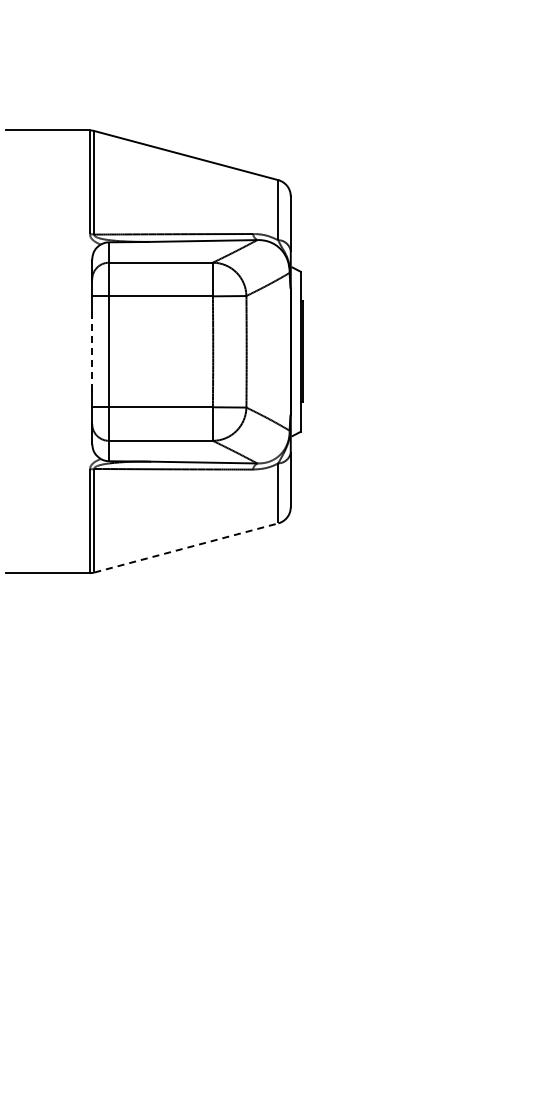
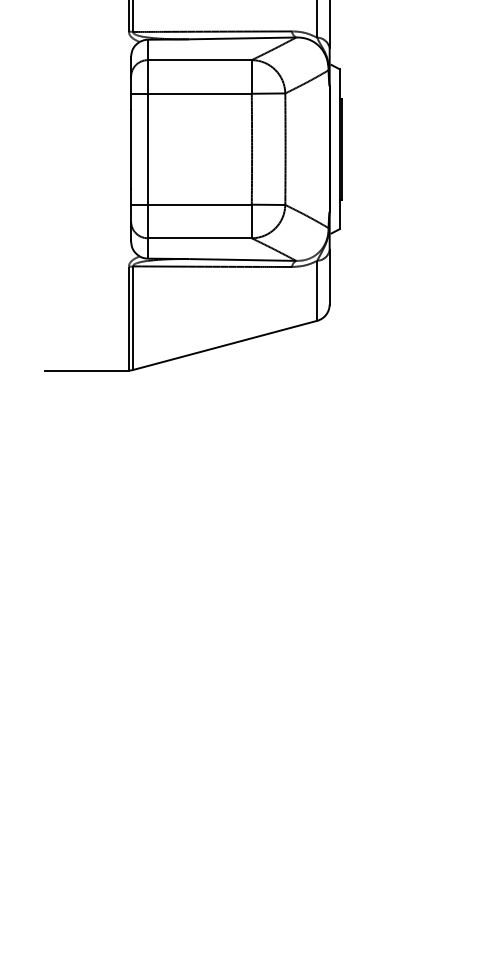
line: (92, 351) -> (131, 148), dashed -> solid
line: (186, 547) -> (225, 344), dashed -> solid

